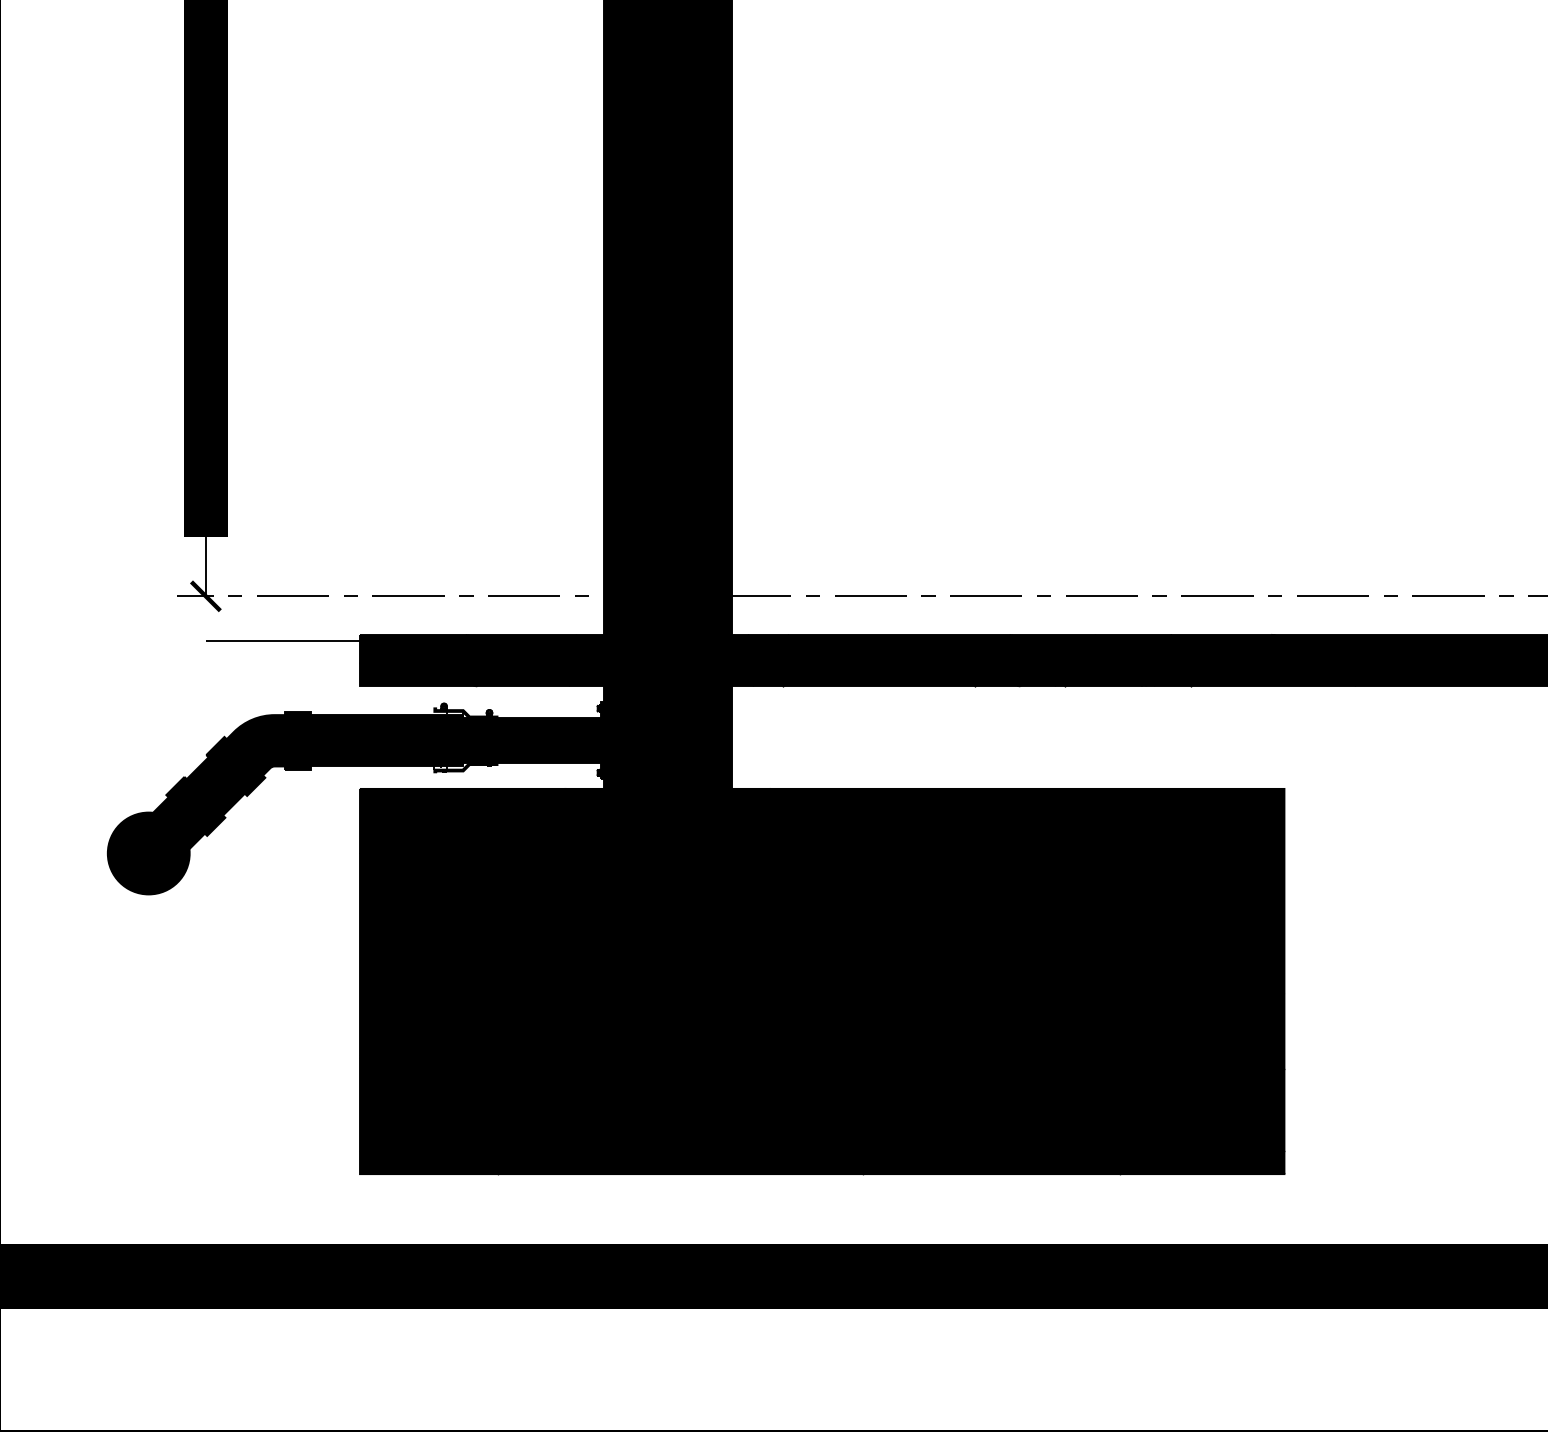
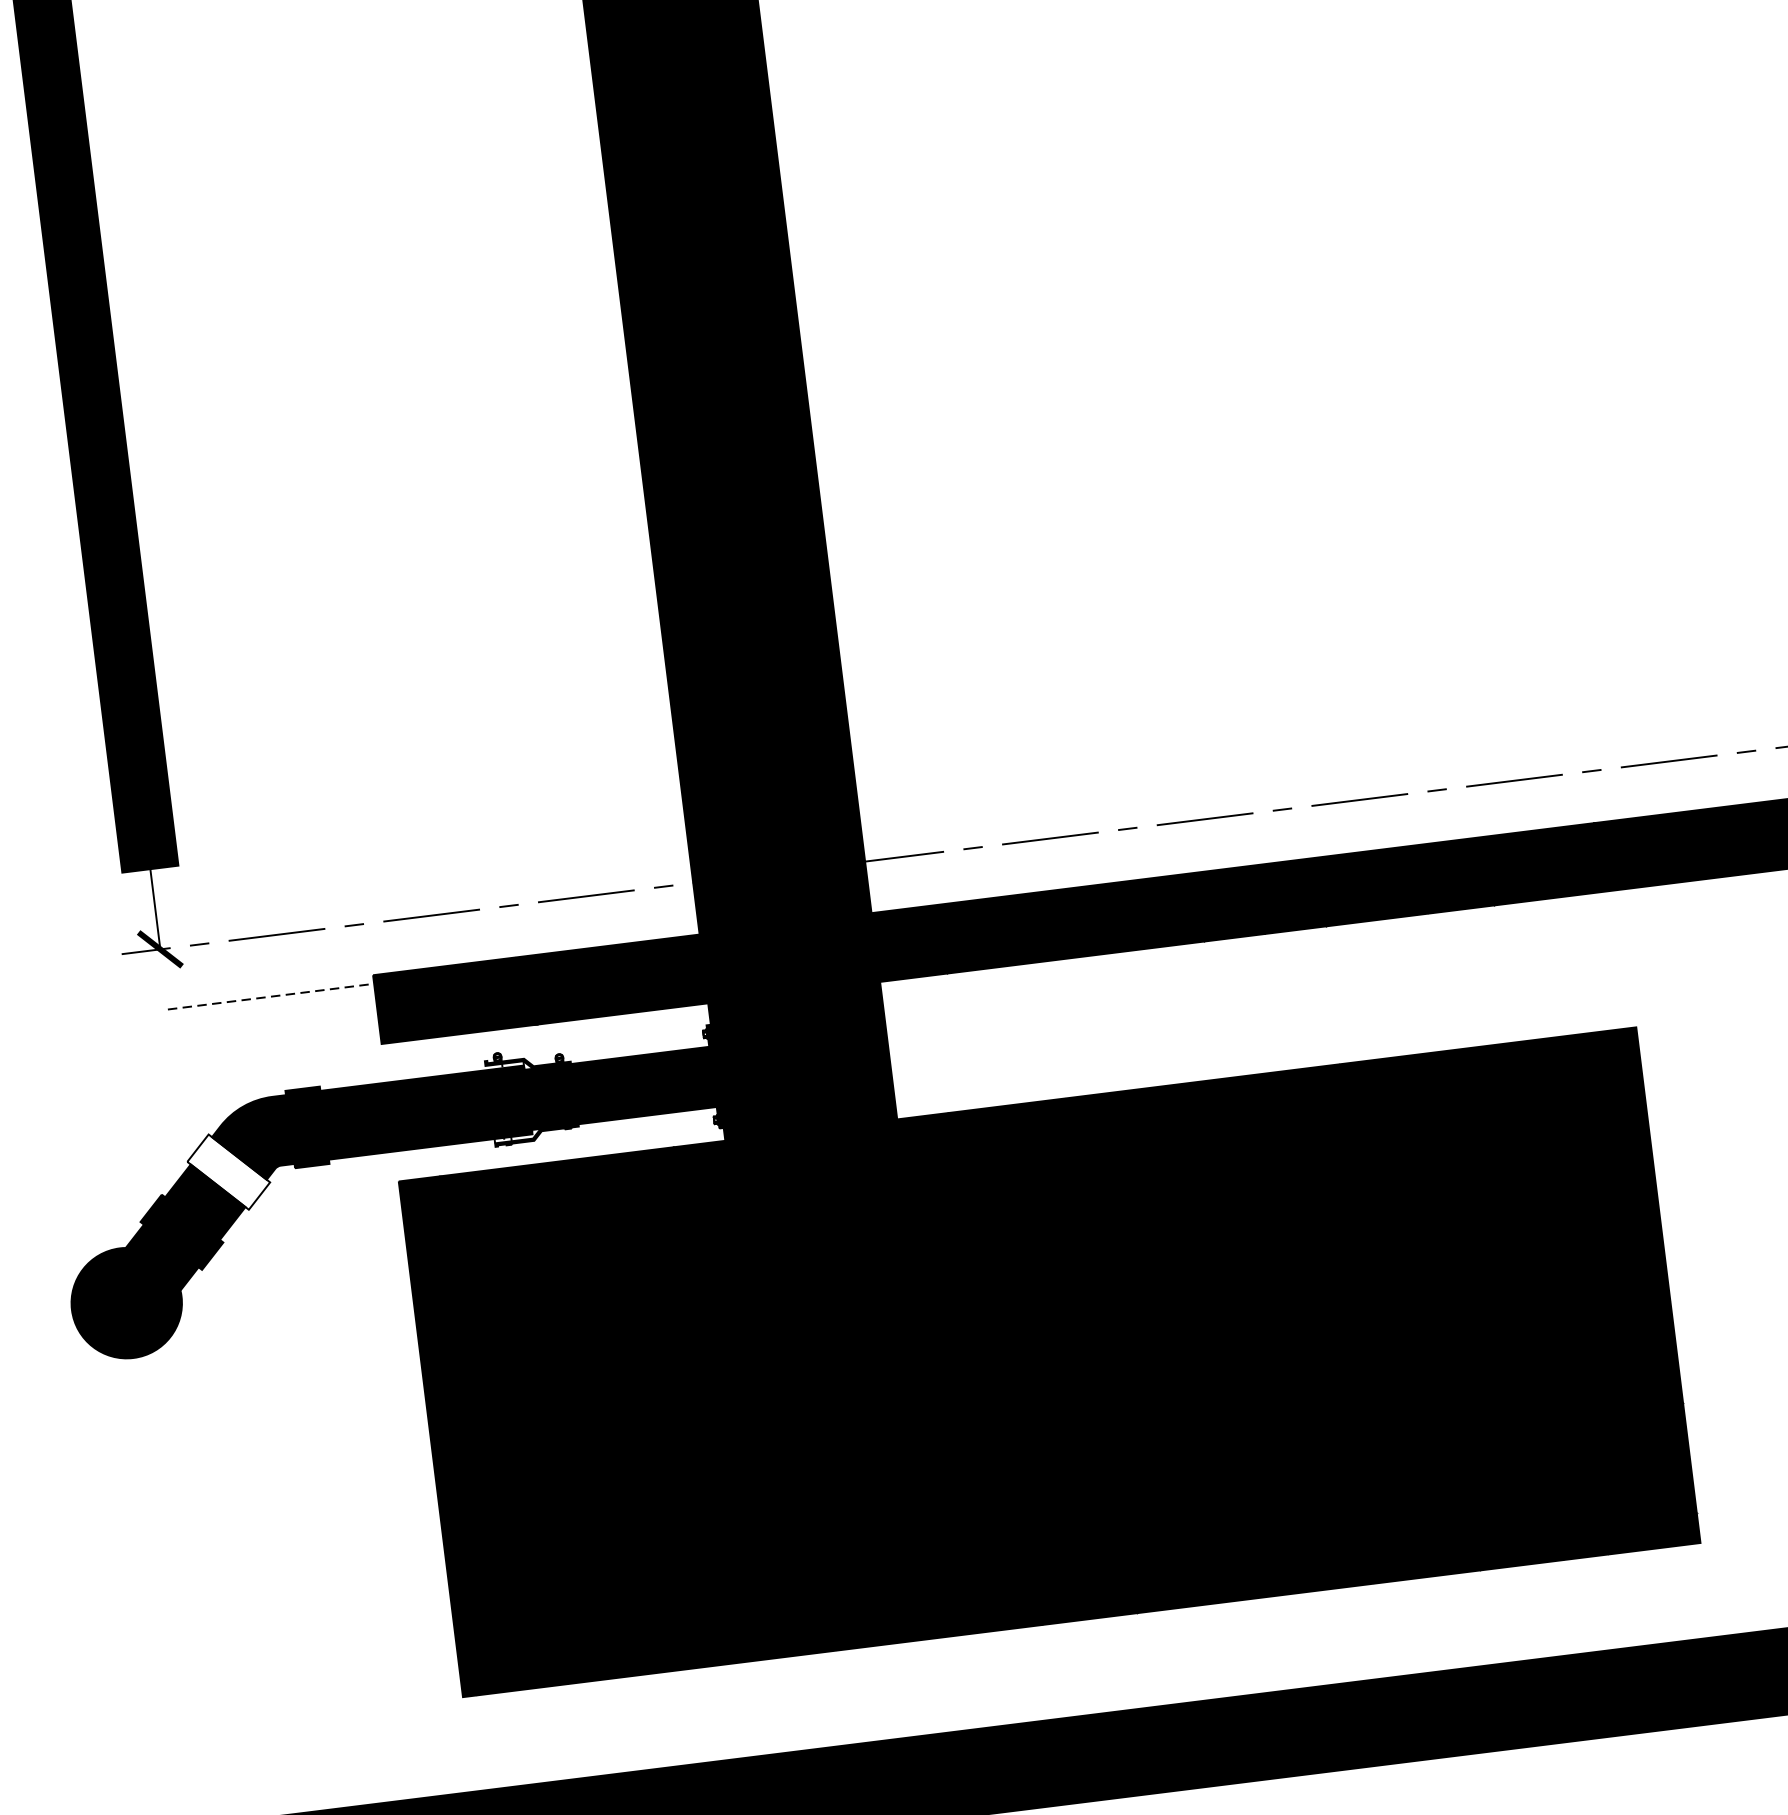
line: (283, 641) -> (271, 996), solid -> dashed
fill: (235, 765) -> (228, 1170), removed

